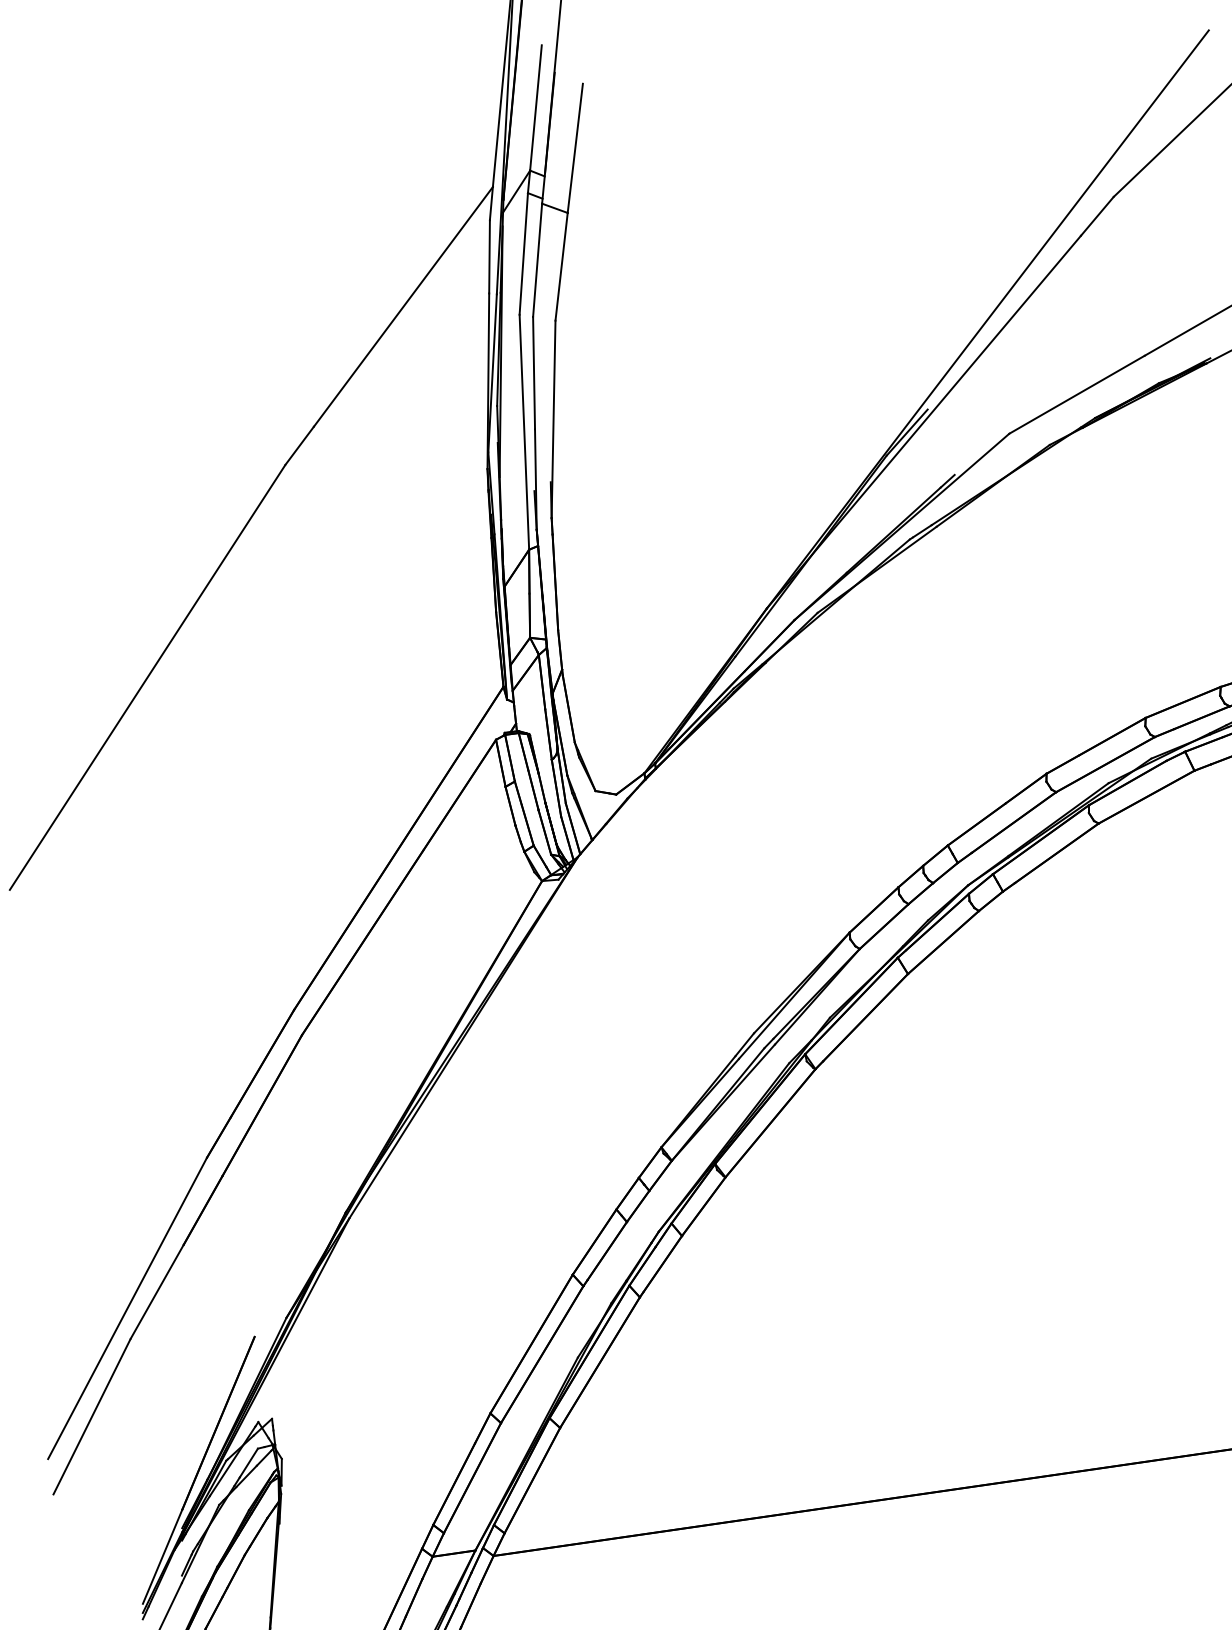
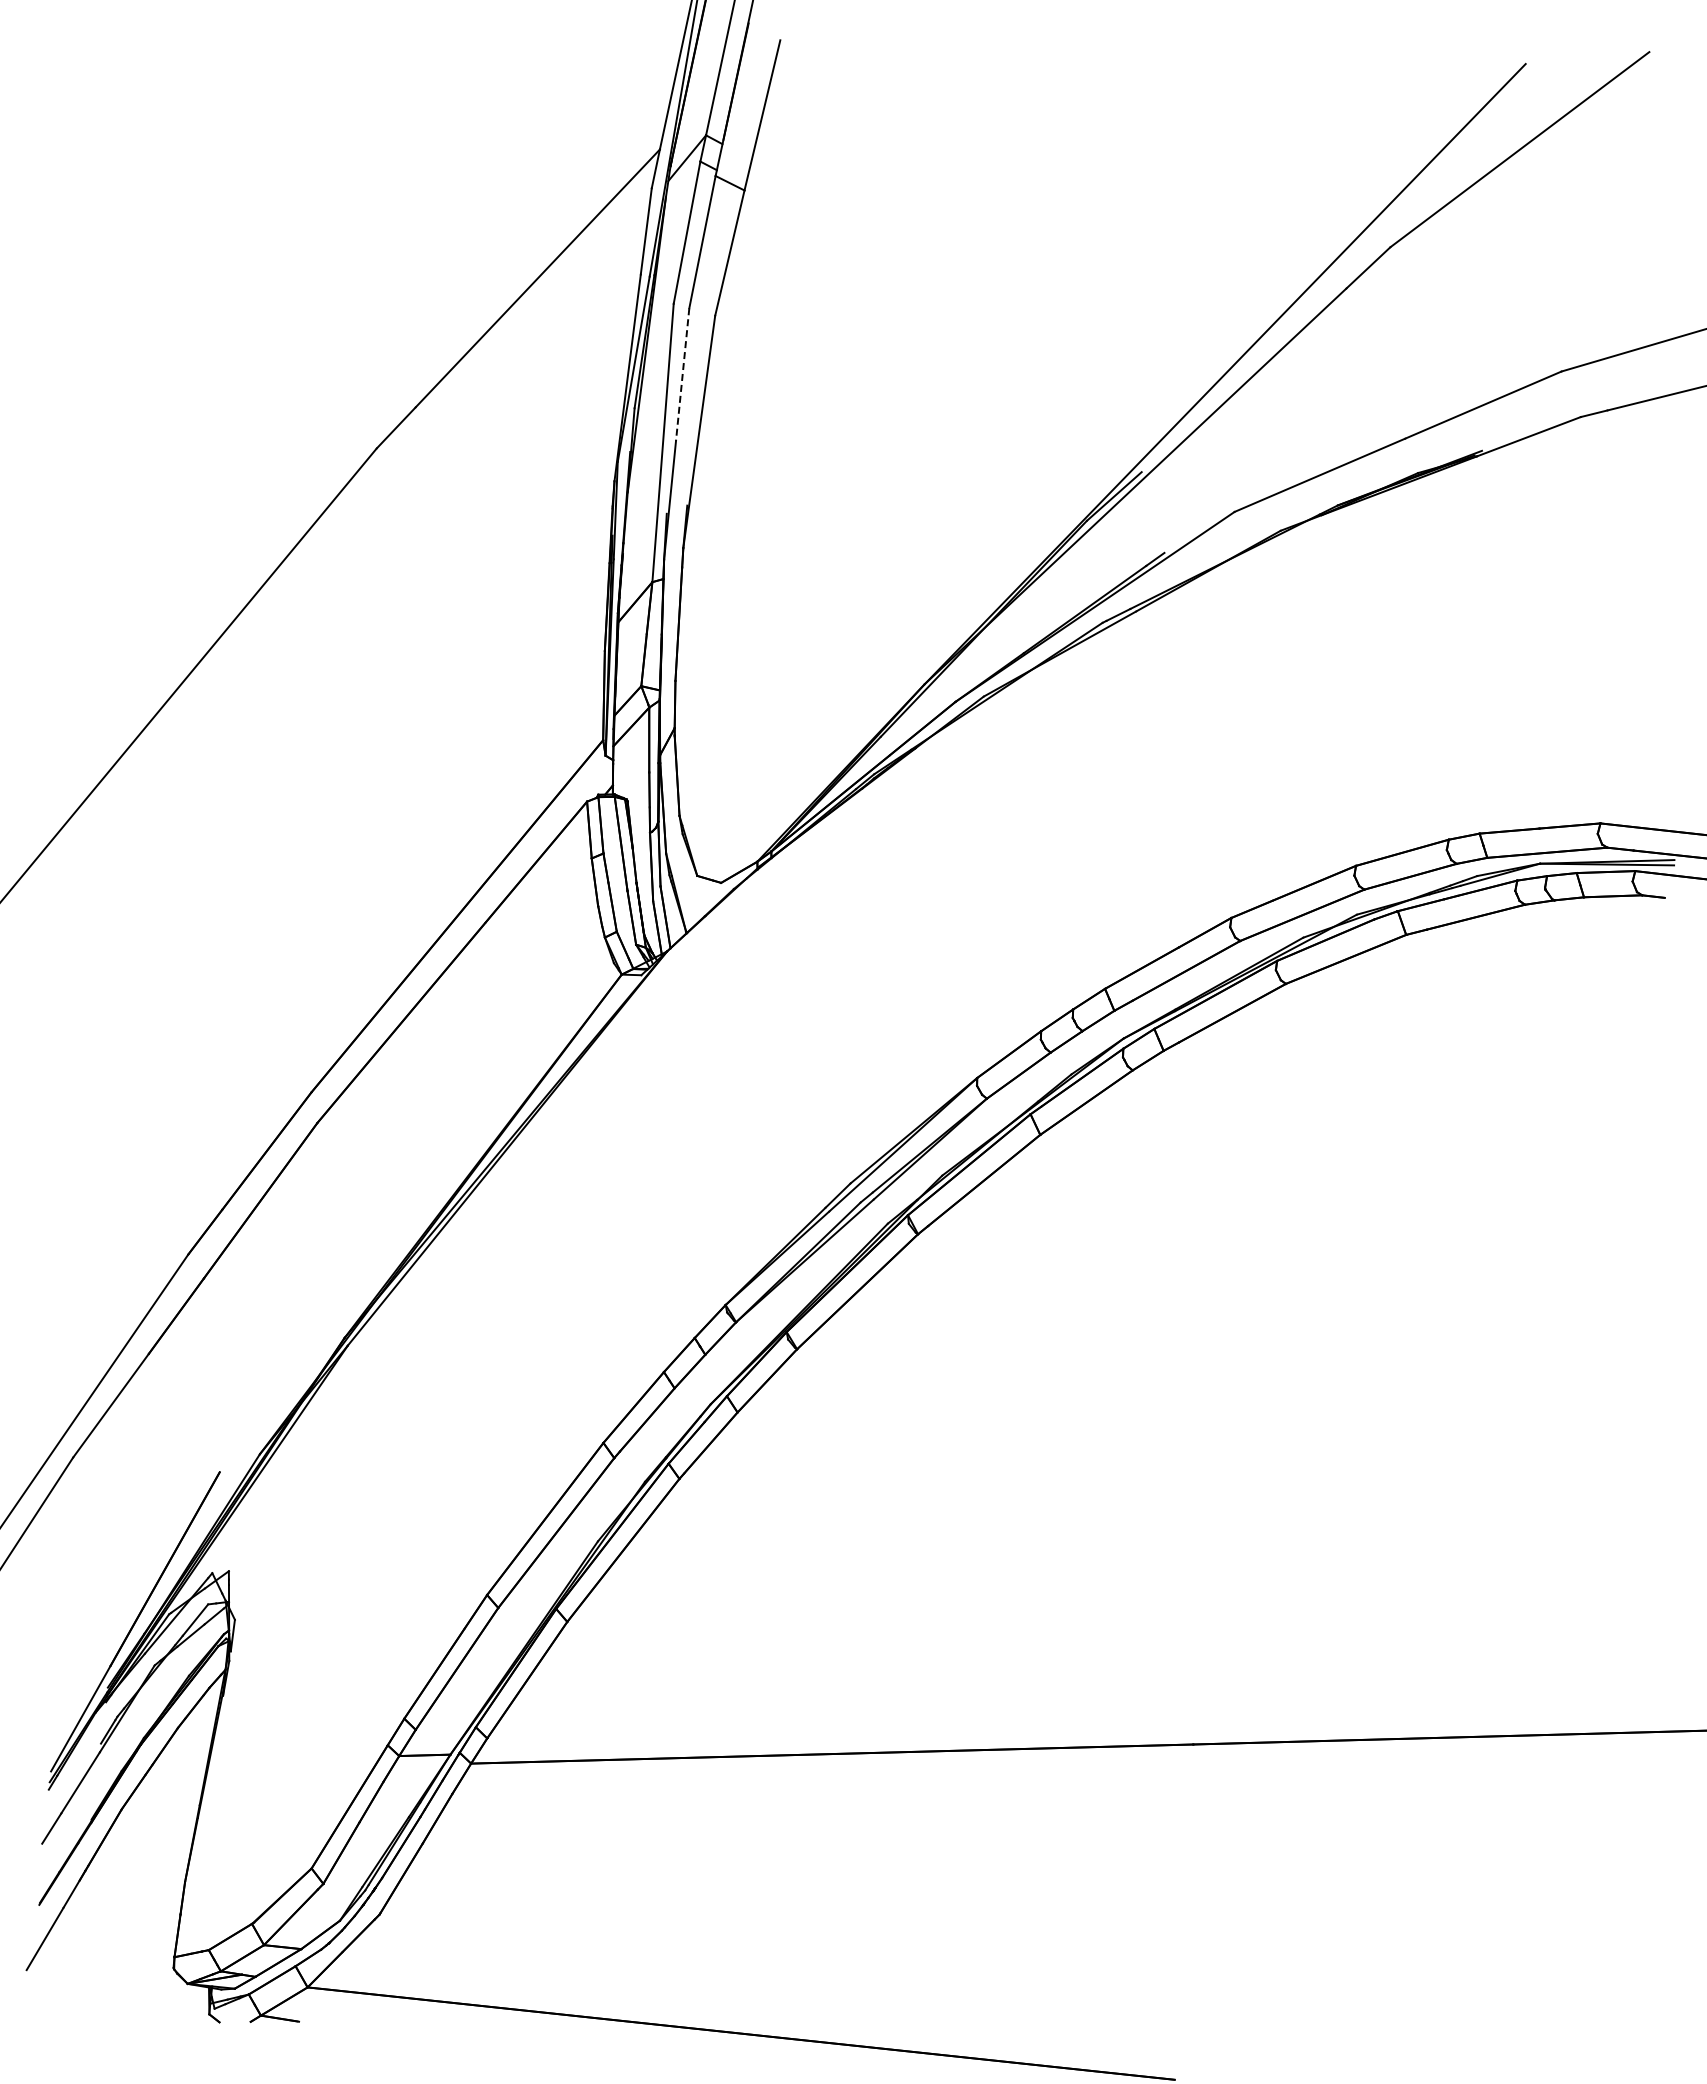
line: (533, 373) -> (682, 374), solid -> dashed

